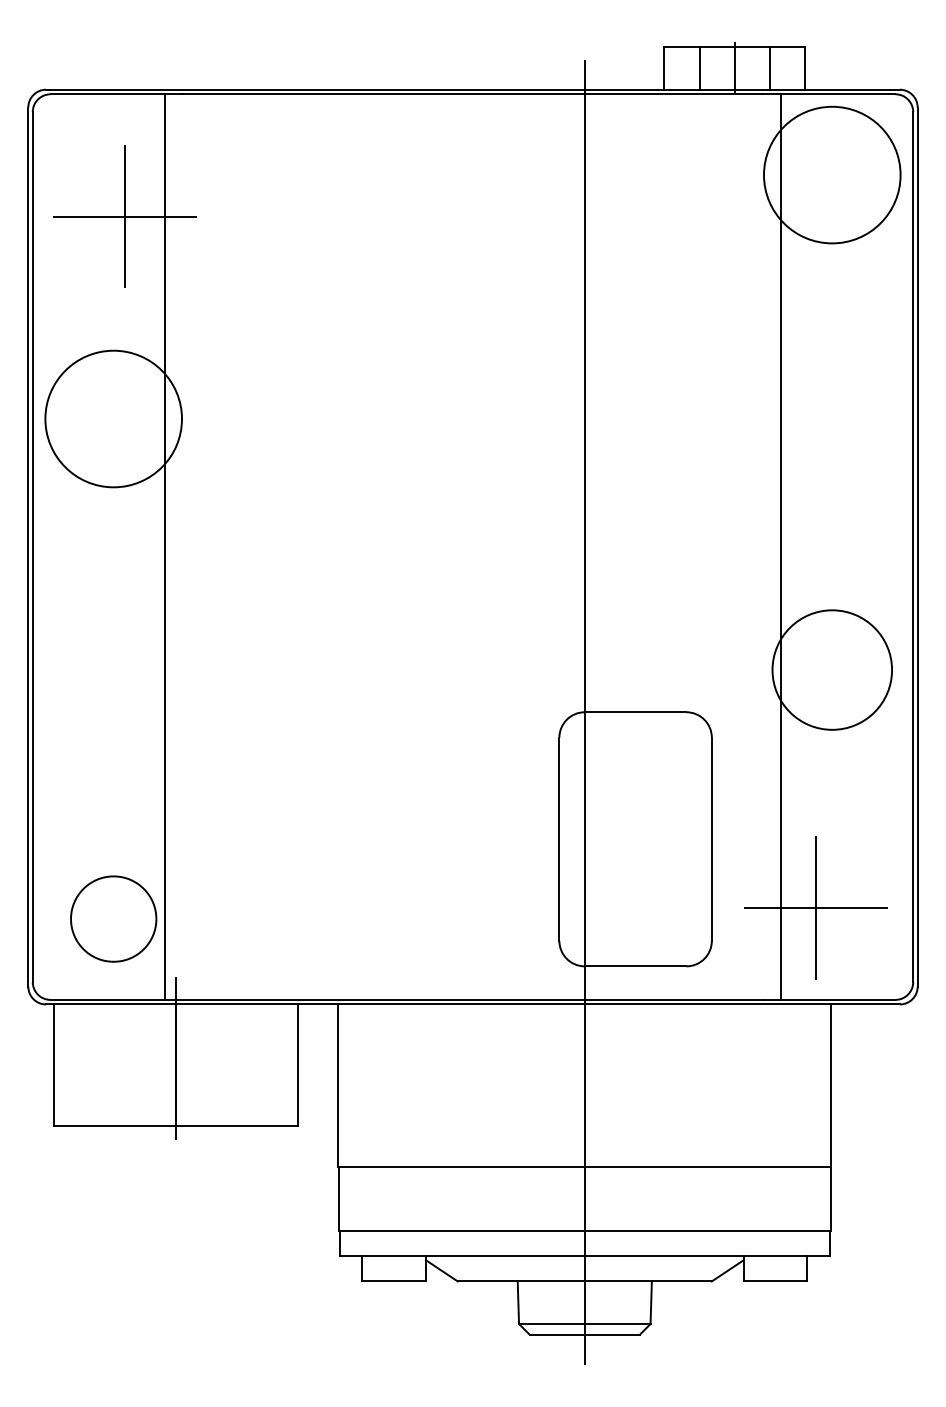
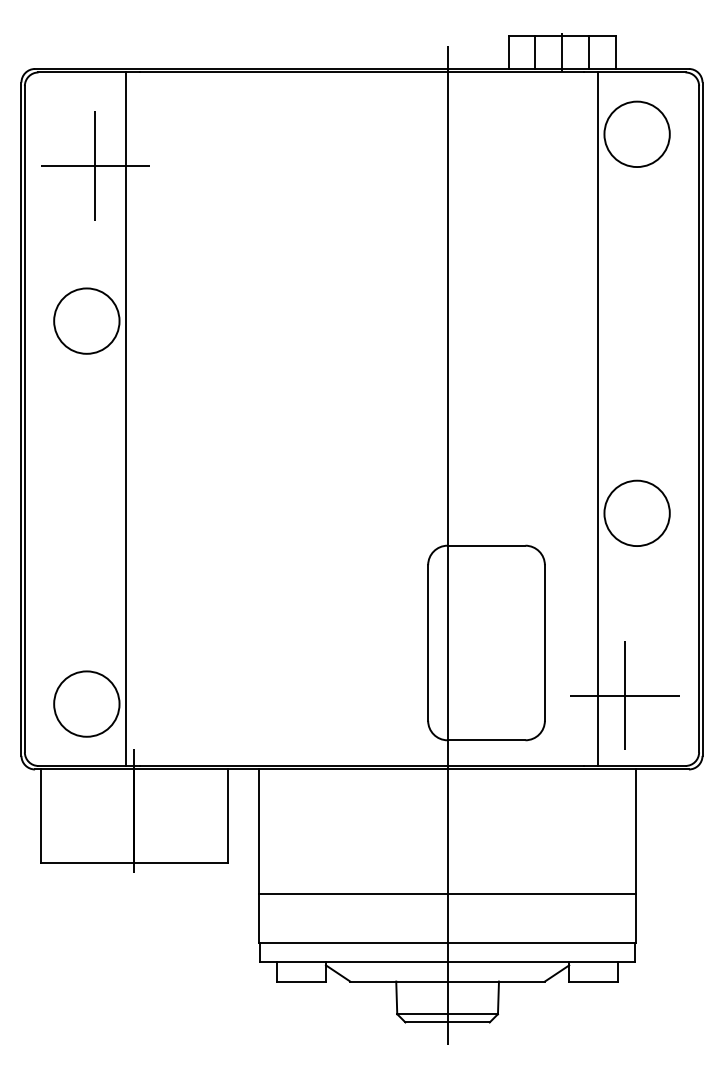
circle: (831, 174) -> (636, 133), size x0.62
circle: (113, 418) -> (86, 320), size x0.62
circle: (831, 669) -> (636, 512), size x0.71

